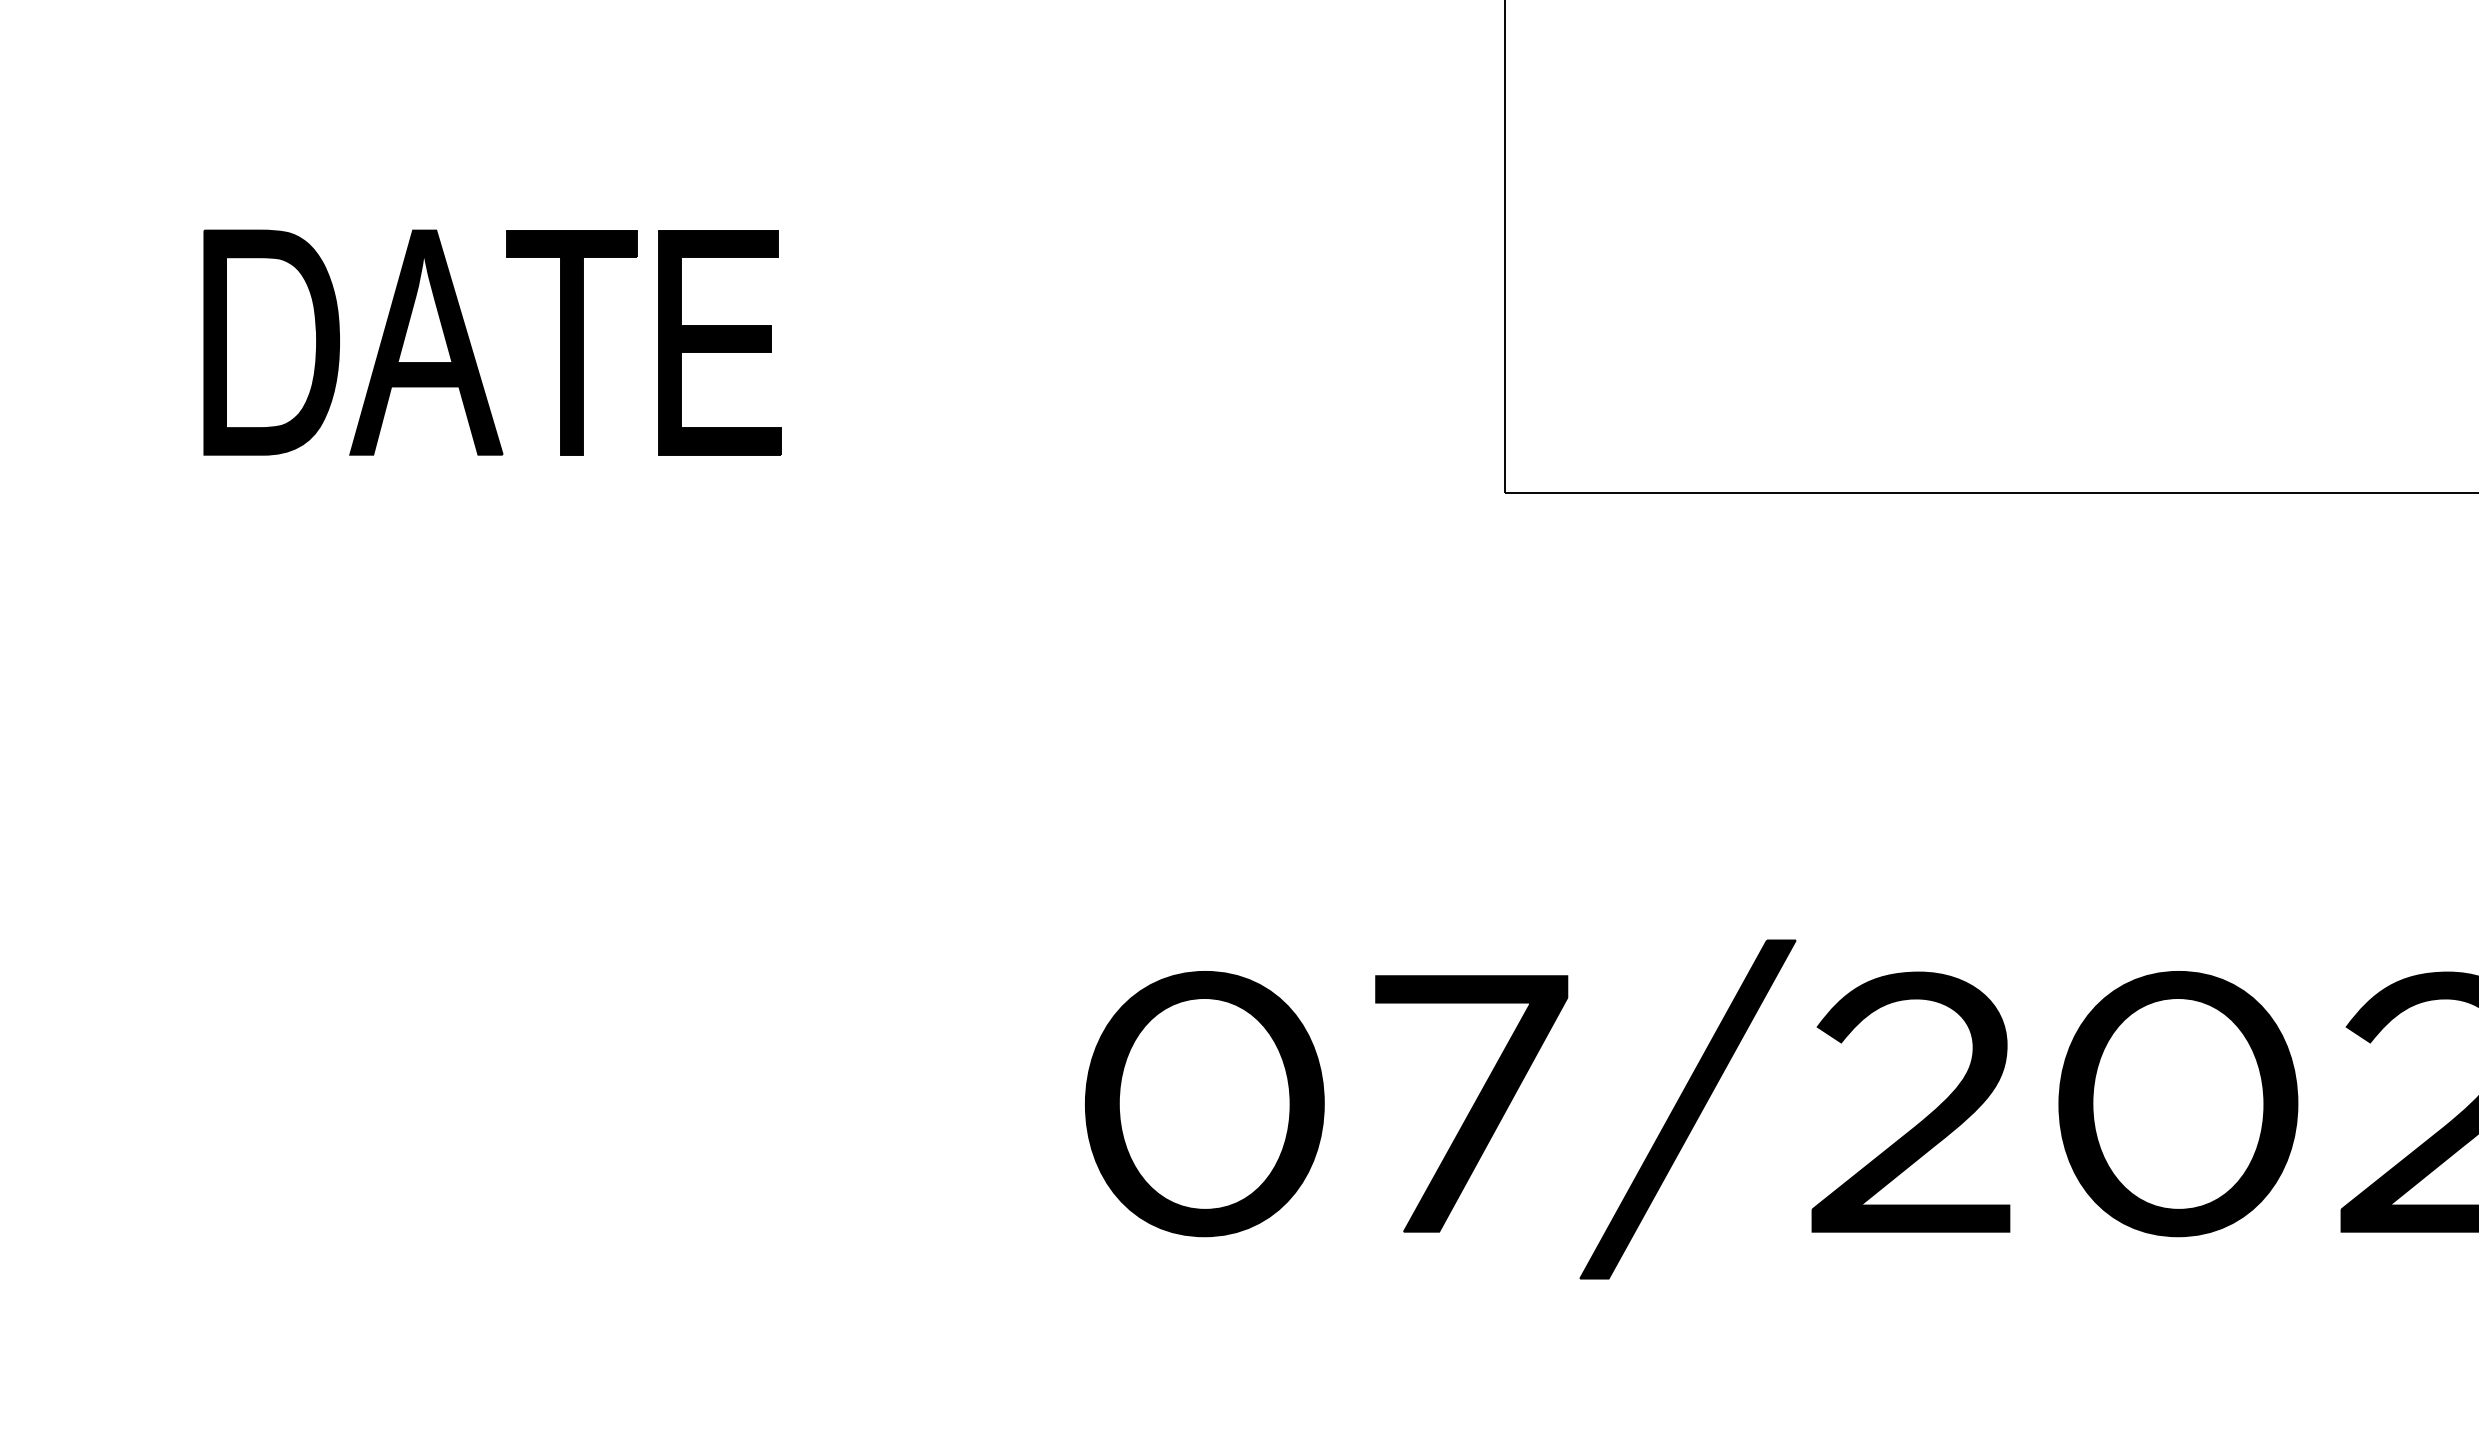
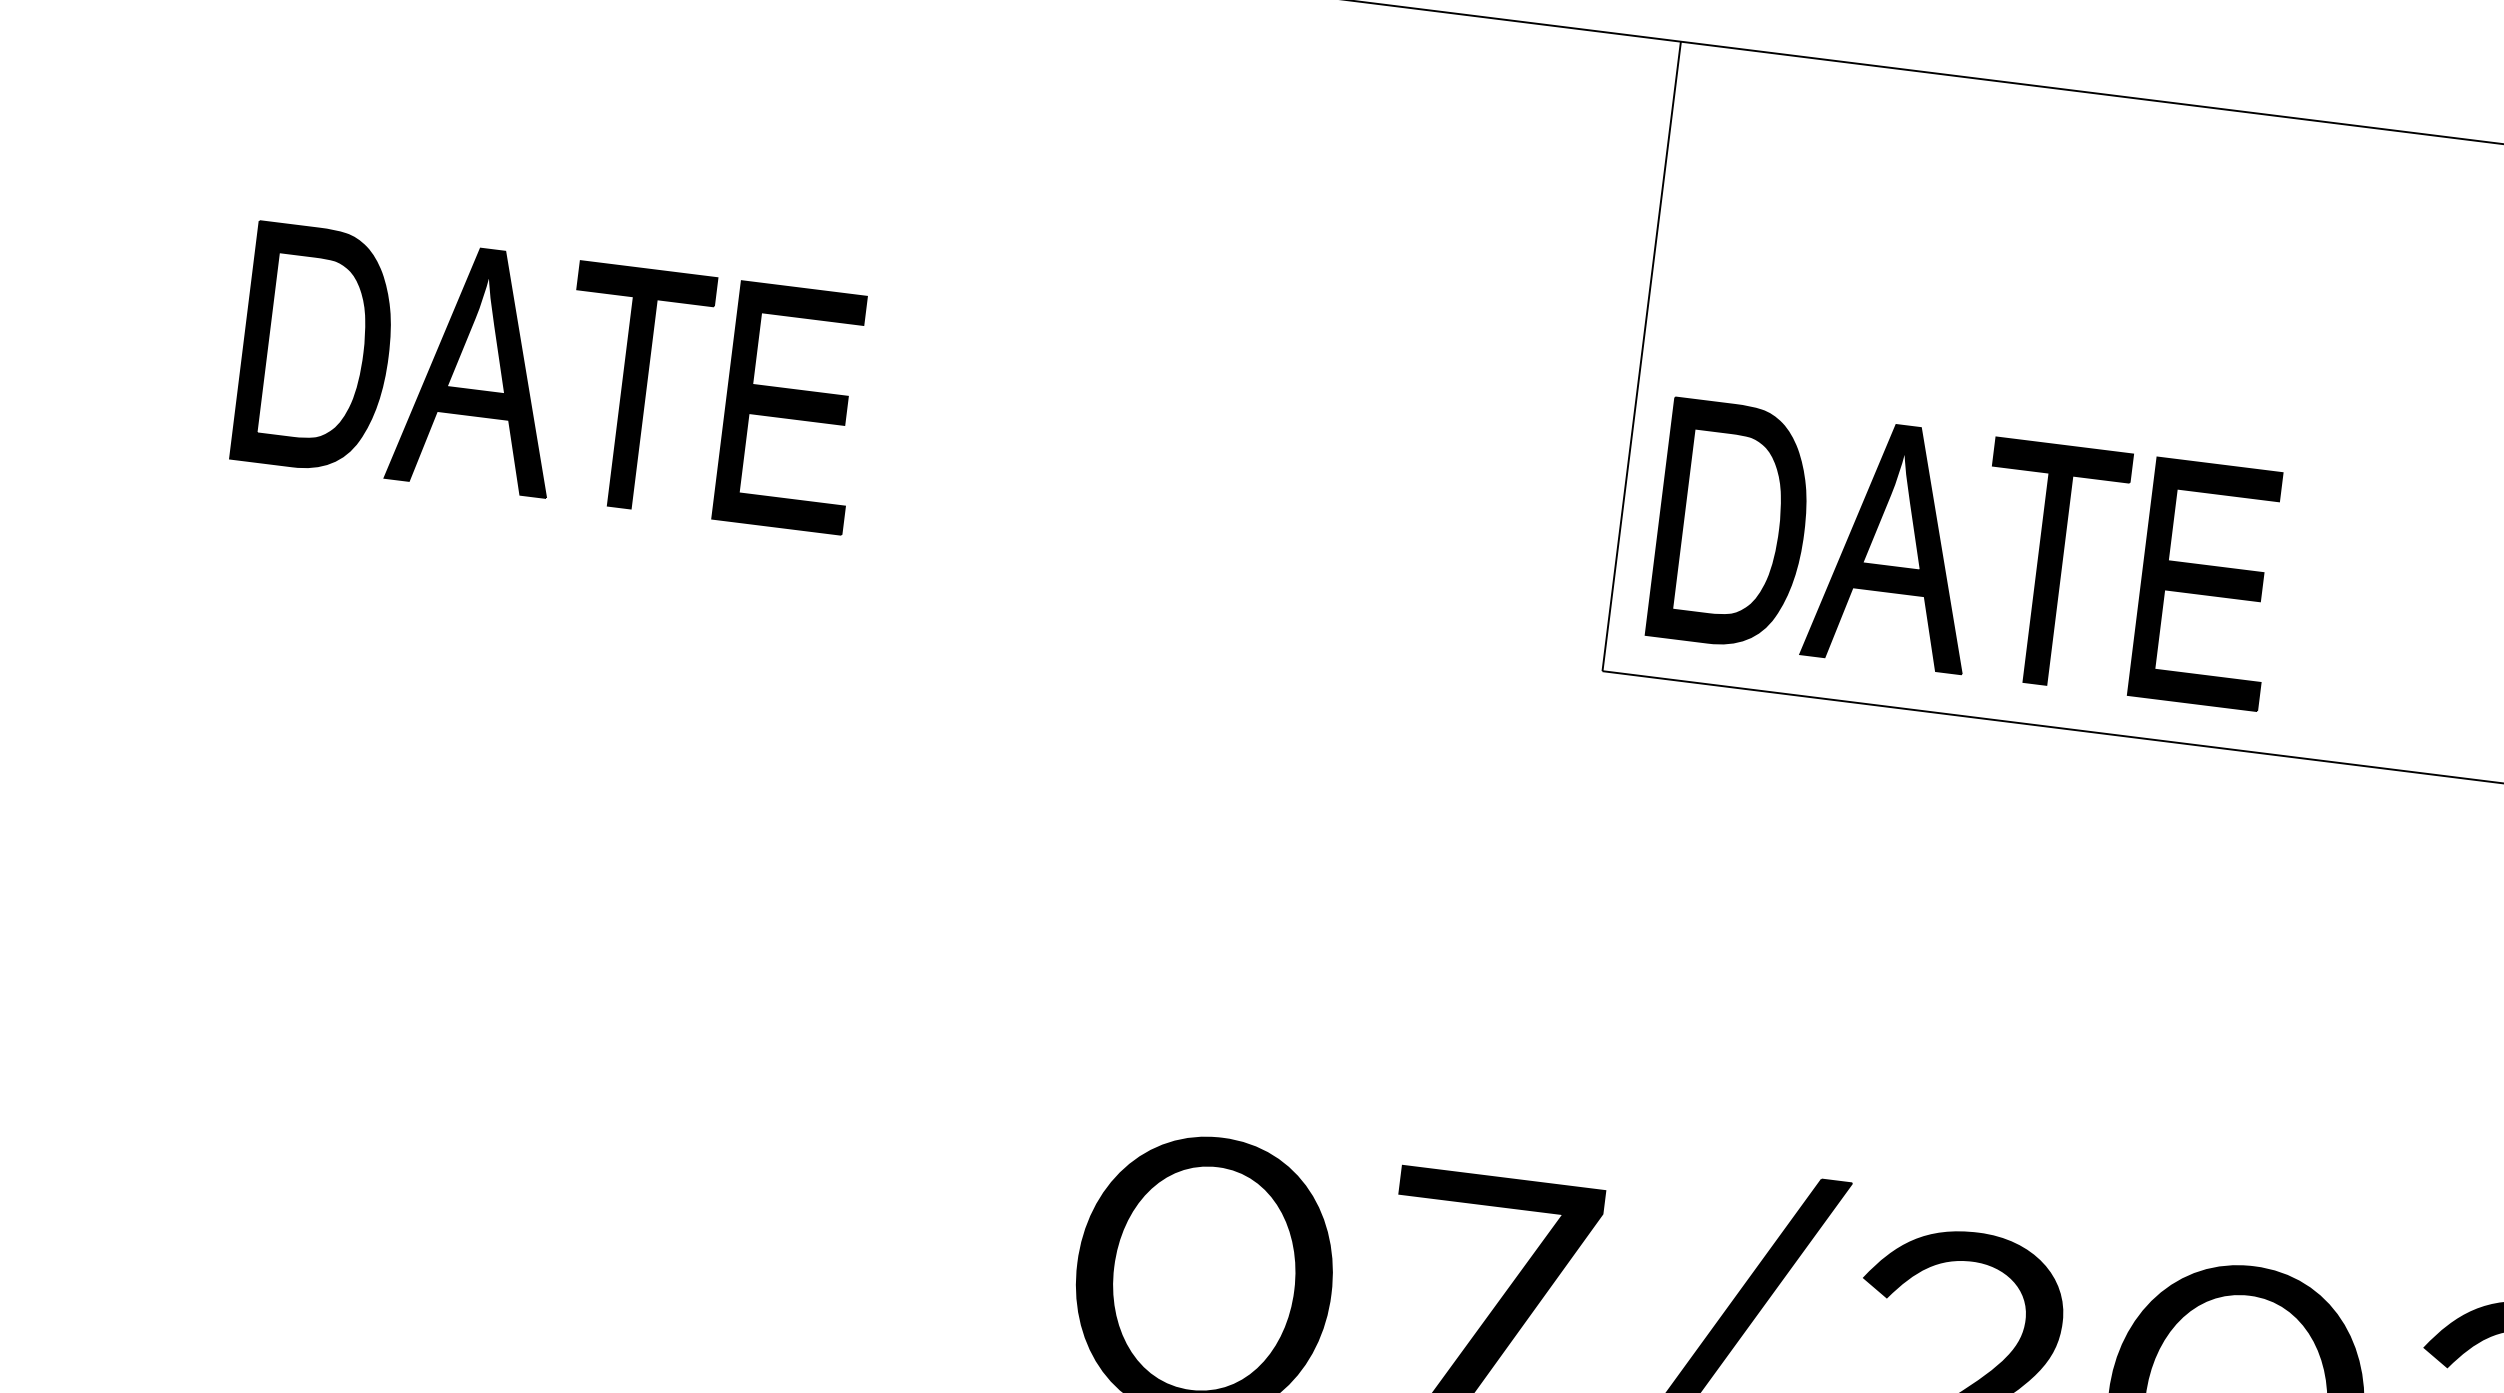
part: (1808, 348) -> (1943, 557), added

